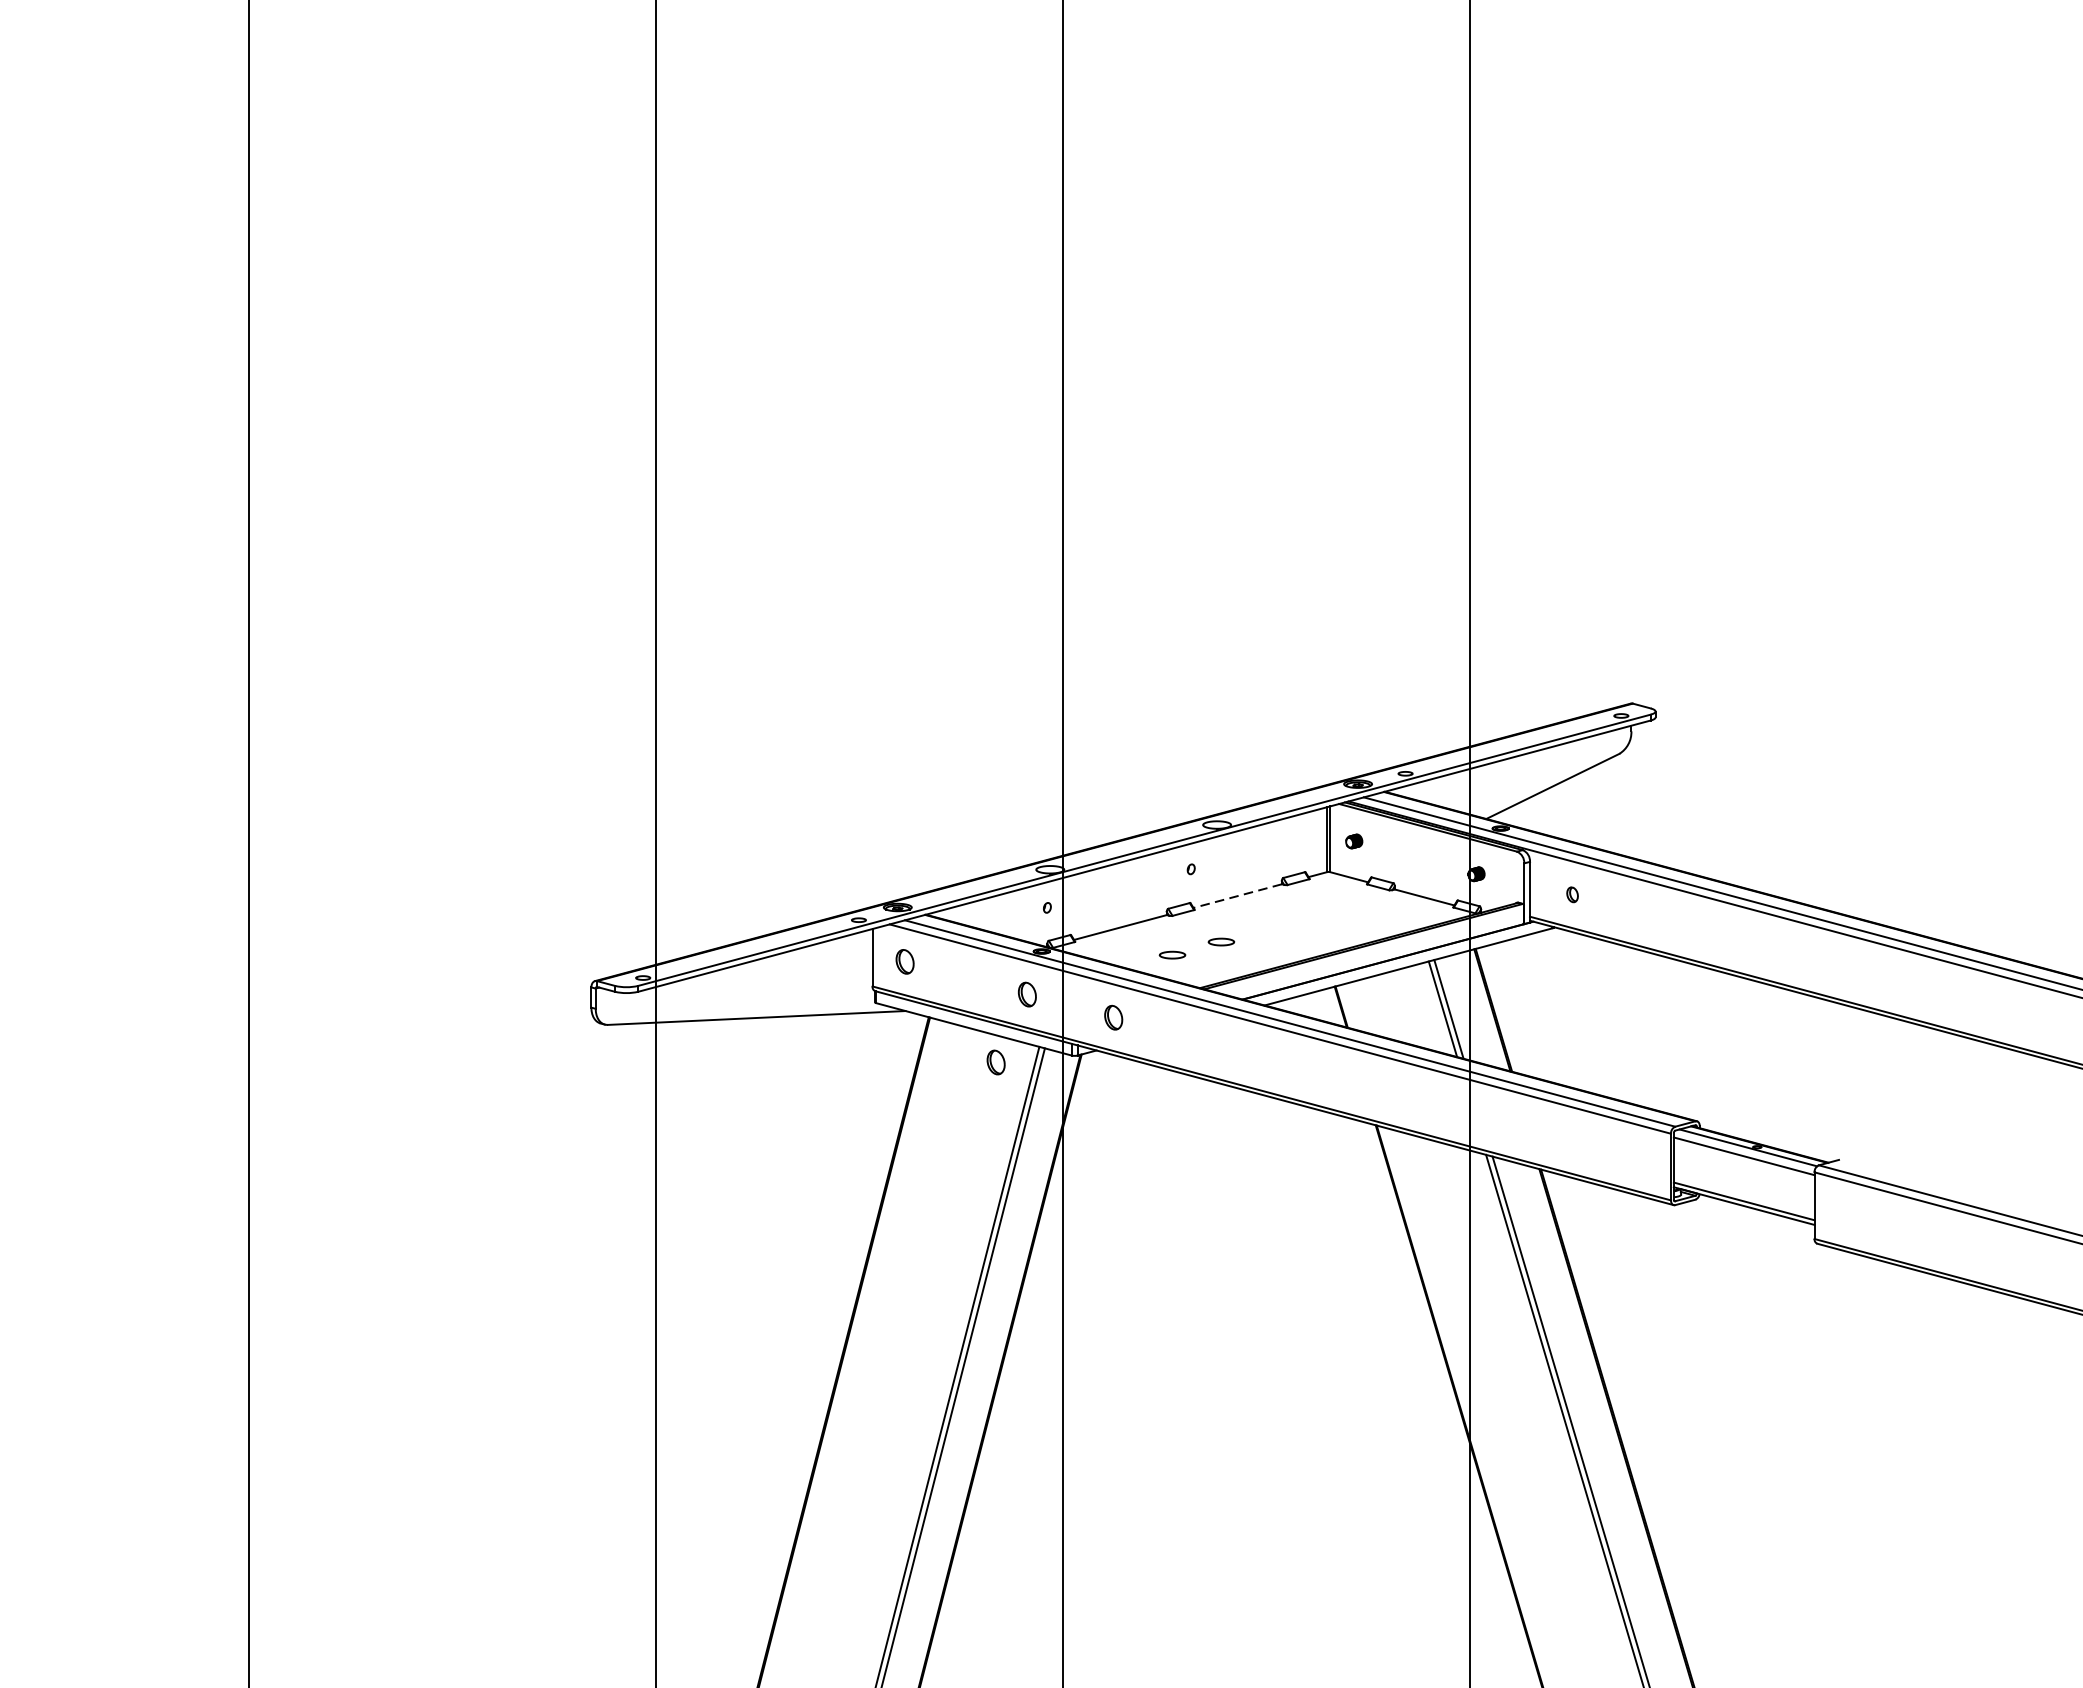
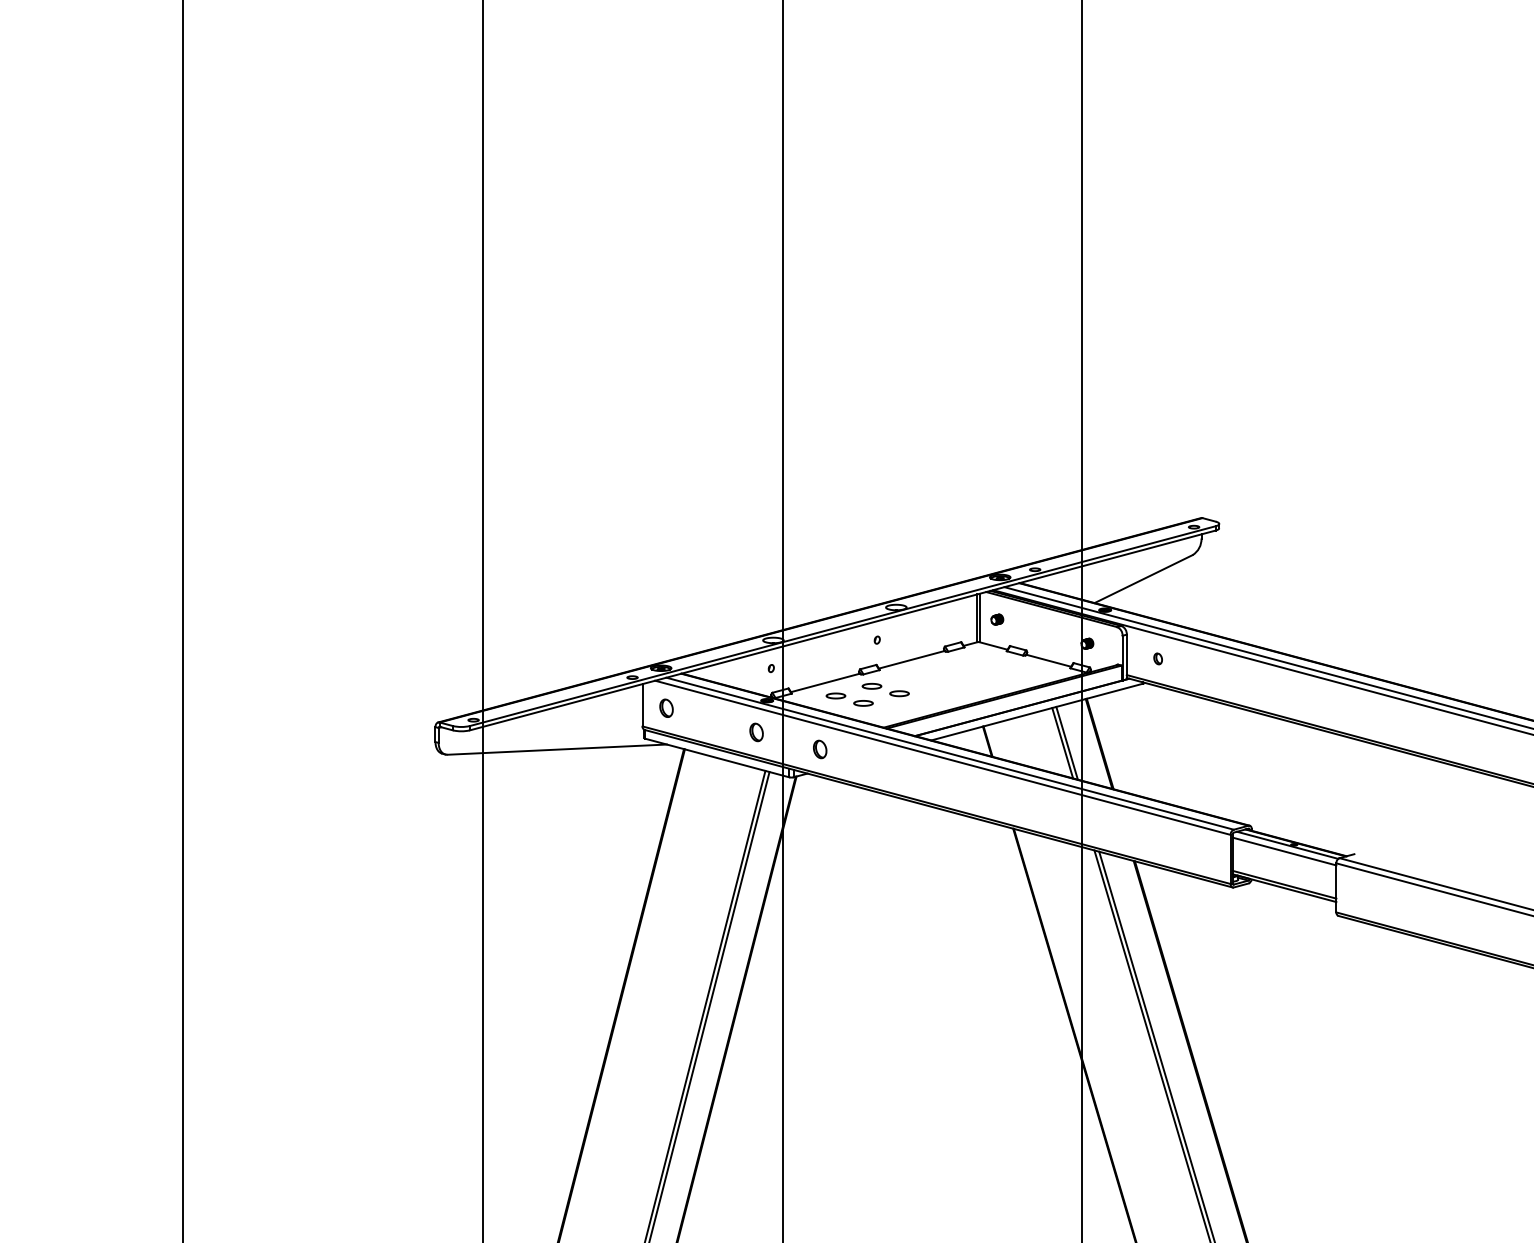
line: (1237, 895) -> (911, 659), dashed -> solid
part: (1183, 930) -> (871, 685), added
part: (1134, 944) -> (835, 695), added
part: (996, 1062) -> (733, 782), removed

